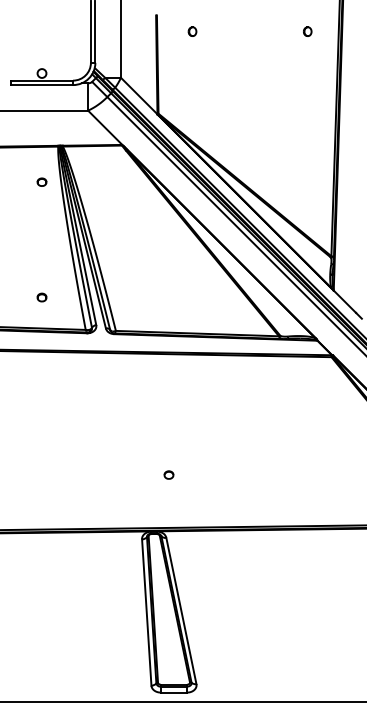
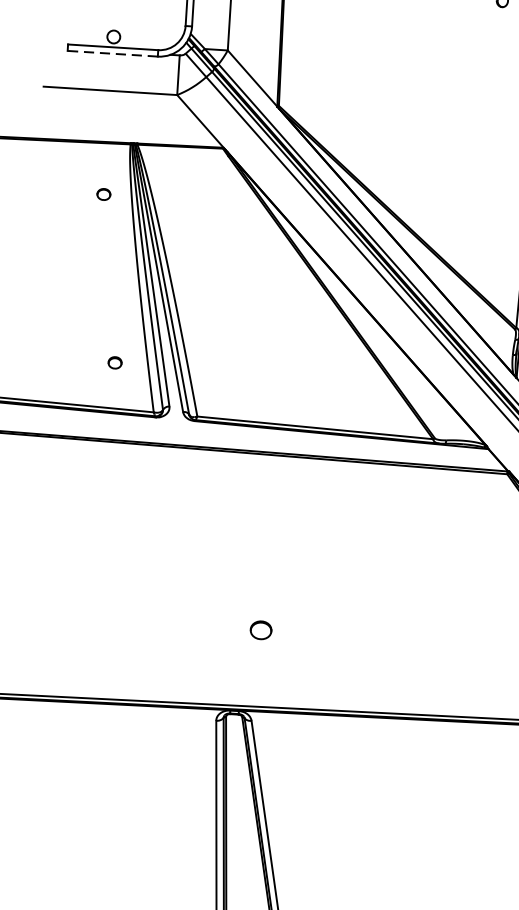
line: (41, 85) -> (111, 54), solid -> dashed
part: (41, 297) -> (114, 362), moved
part: (168, 474) -> (260, 629), size x1.6

